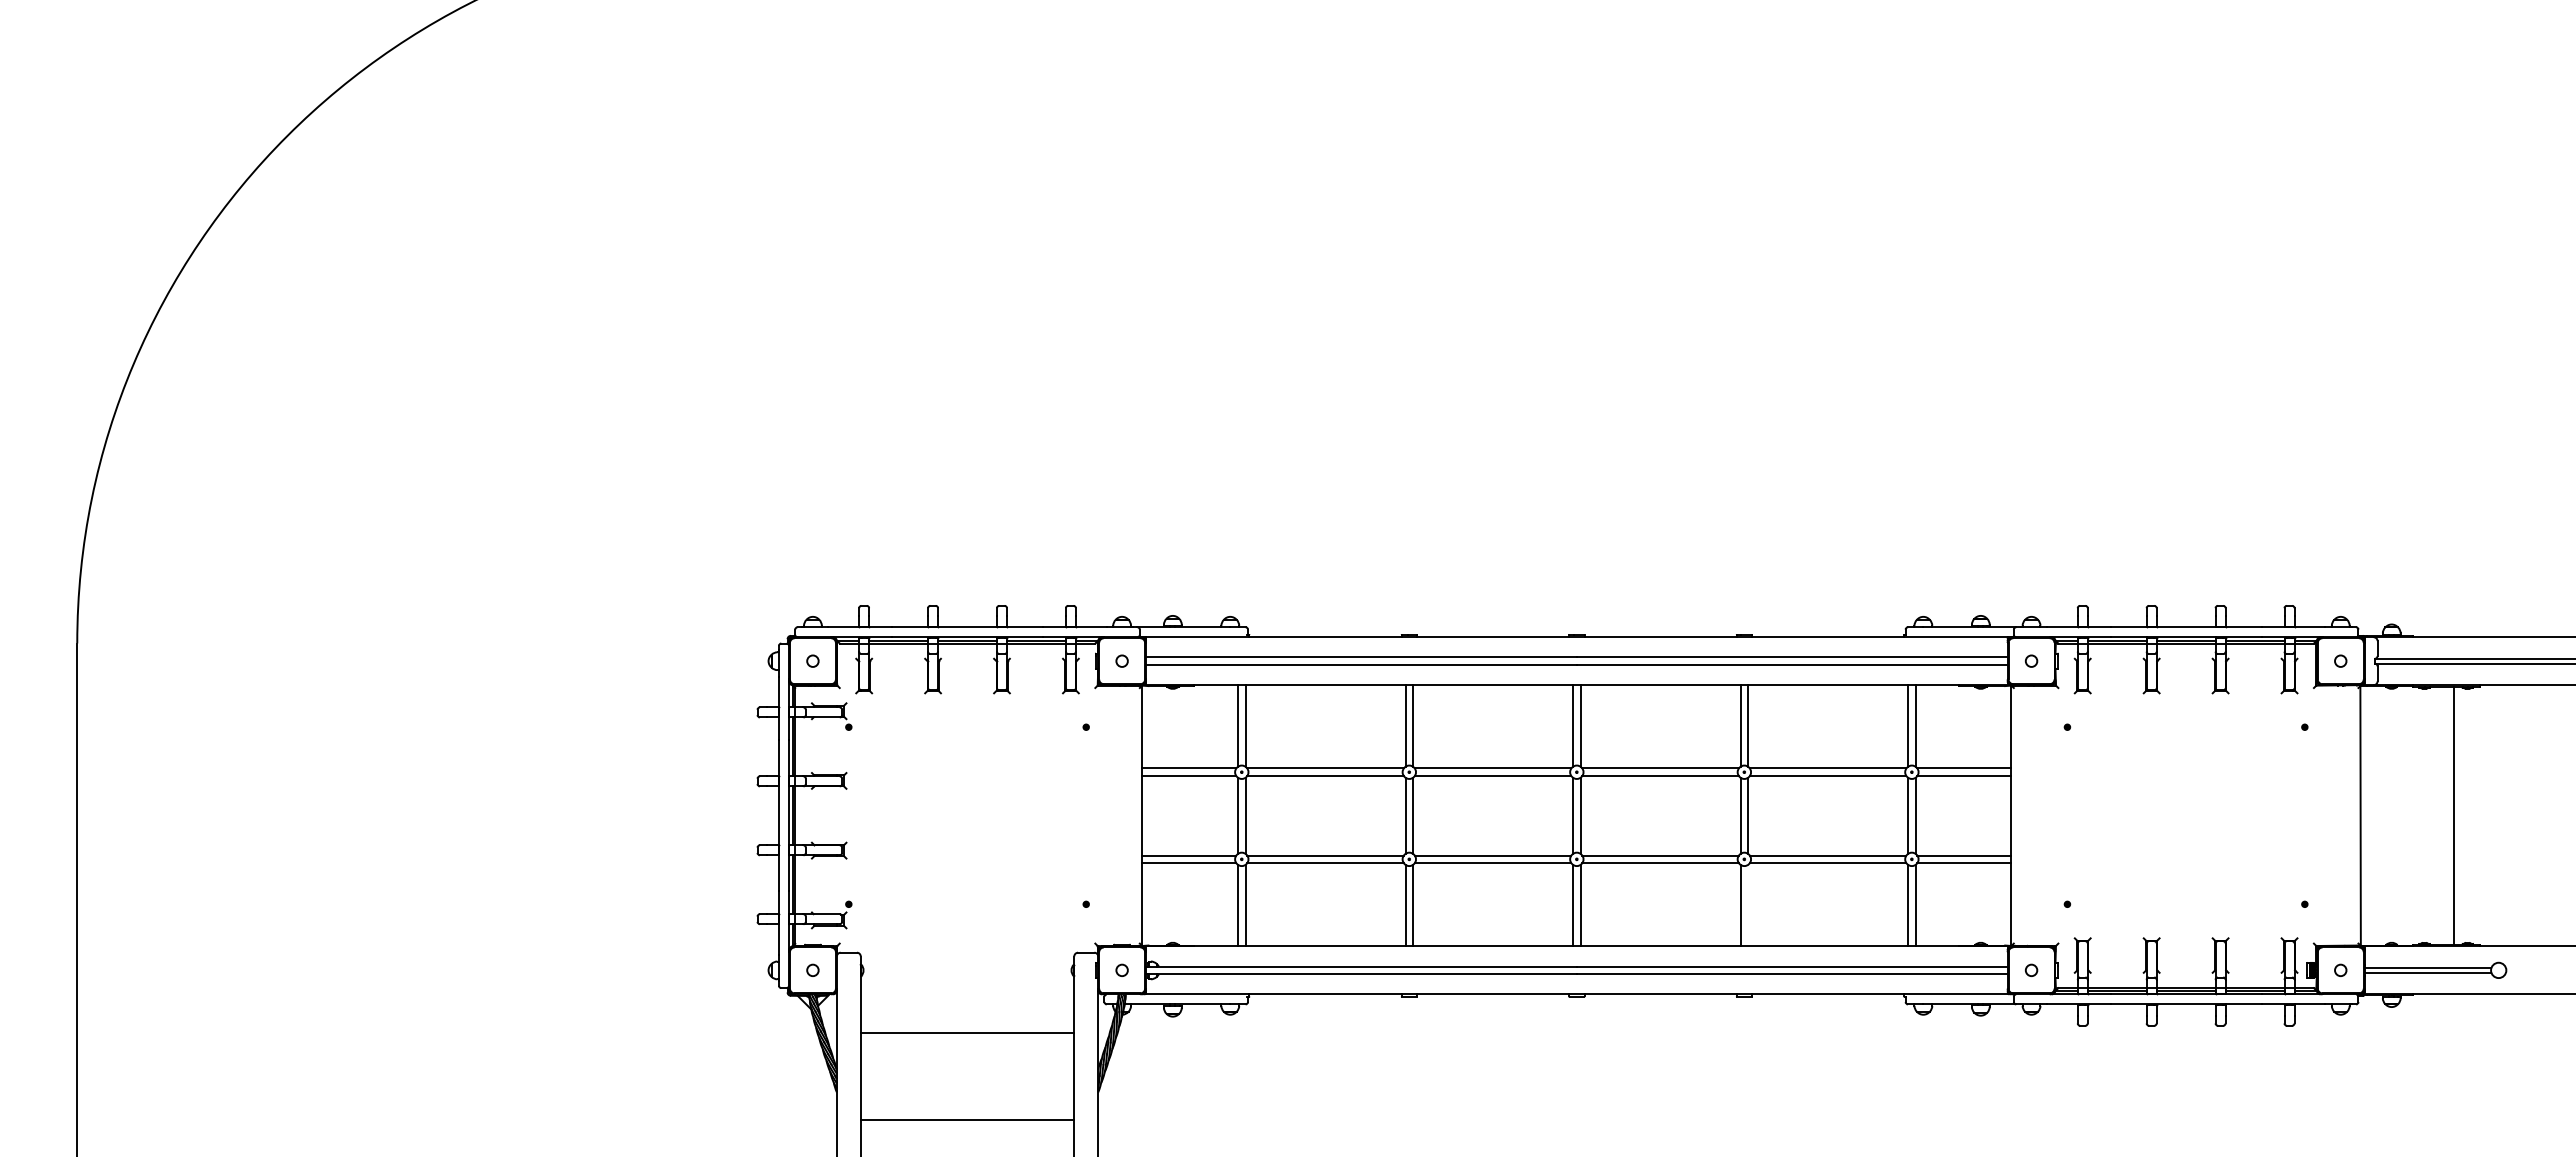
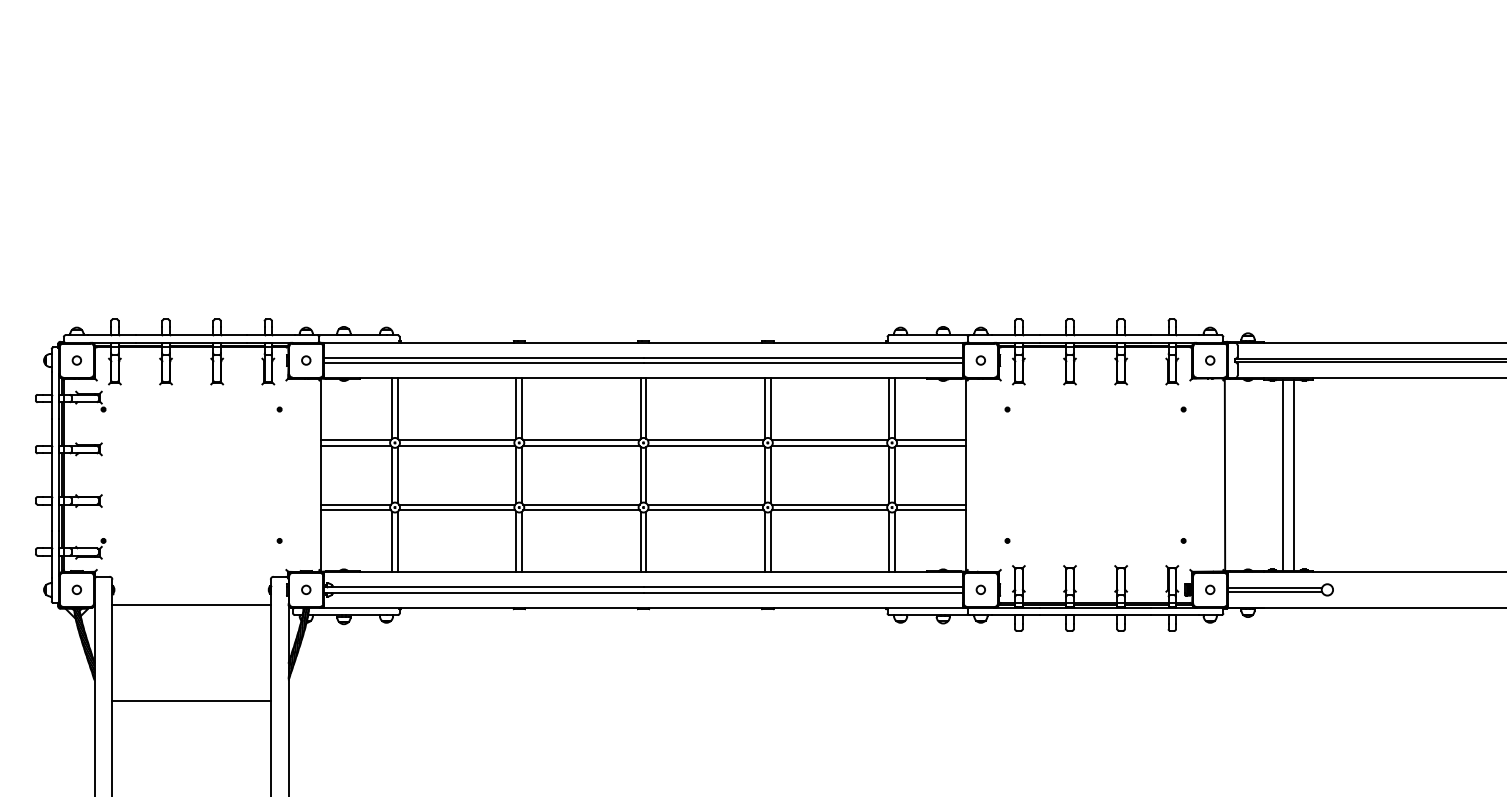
line: (2438, 815) -> (1282, 474), added
line: (1748, 905) -> (770, 541), added
line: (967, 1032) -> (191, 604), moved

